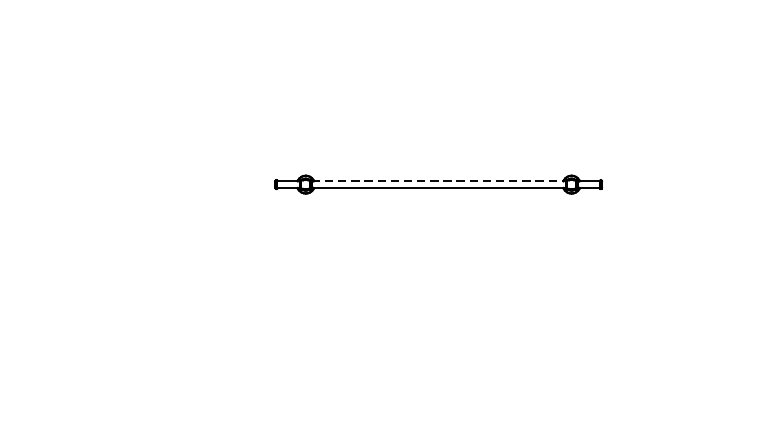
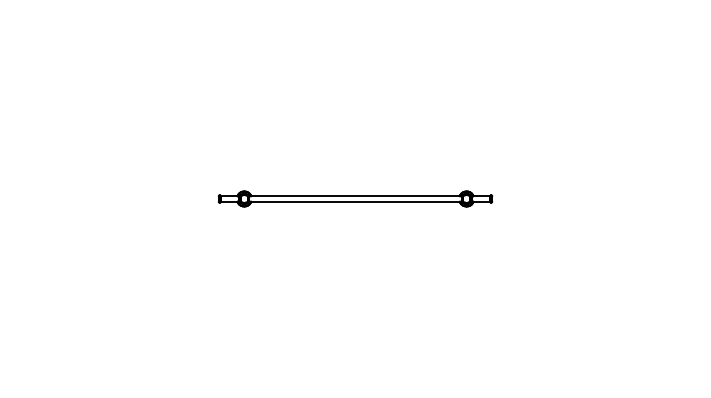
line: (438, 181) -> (355, 196), dashed -> solid

